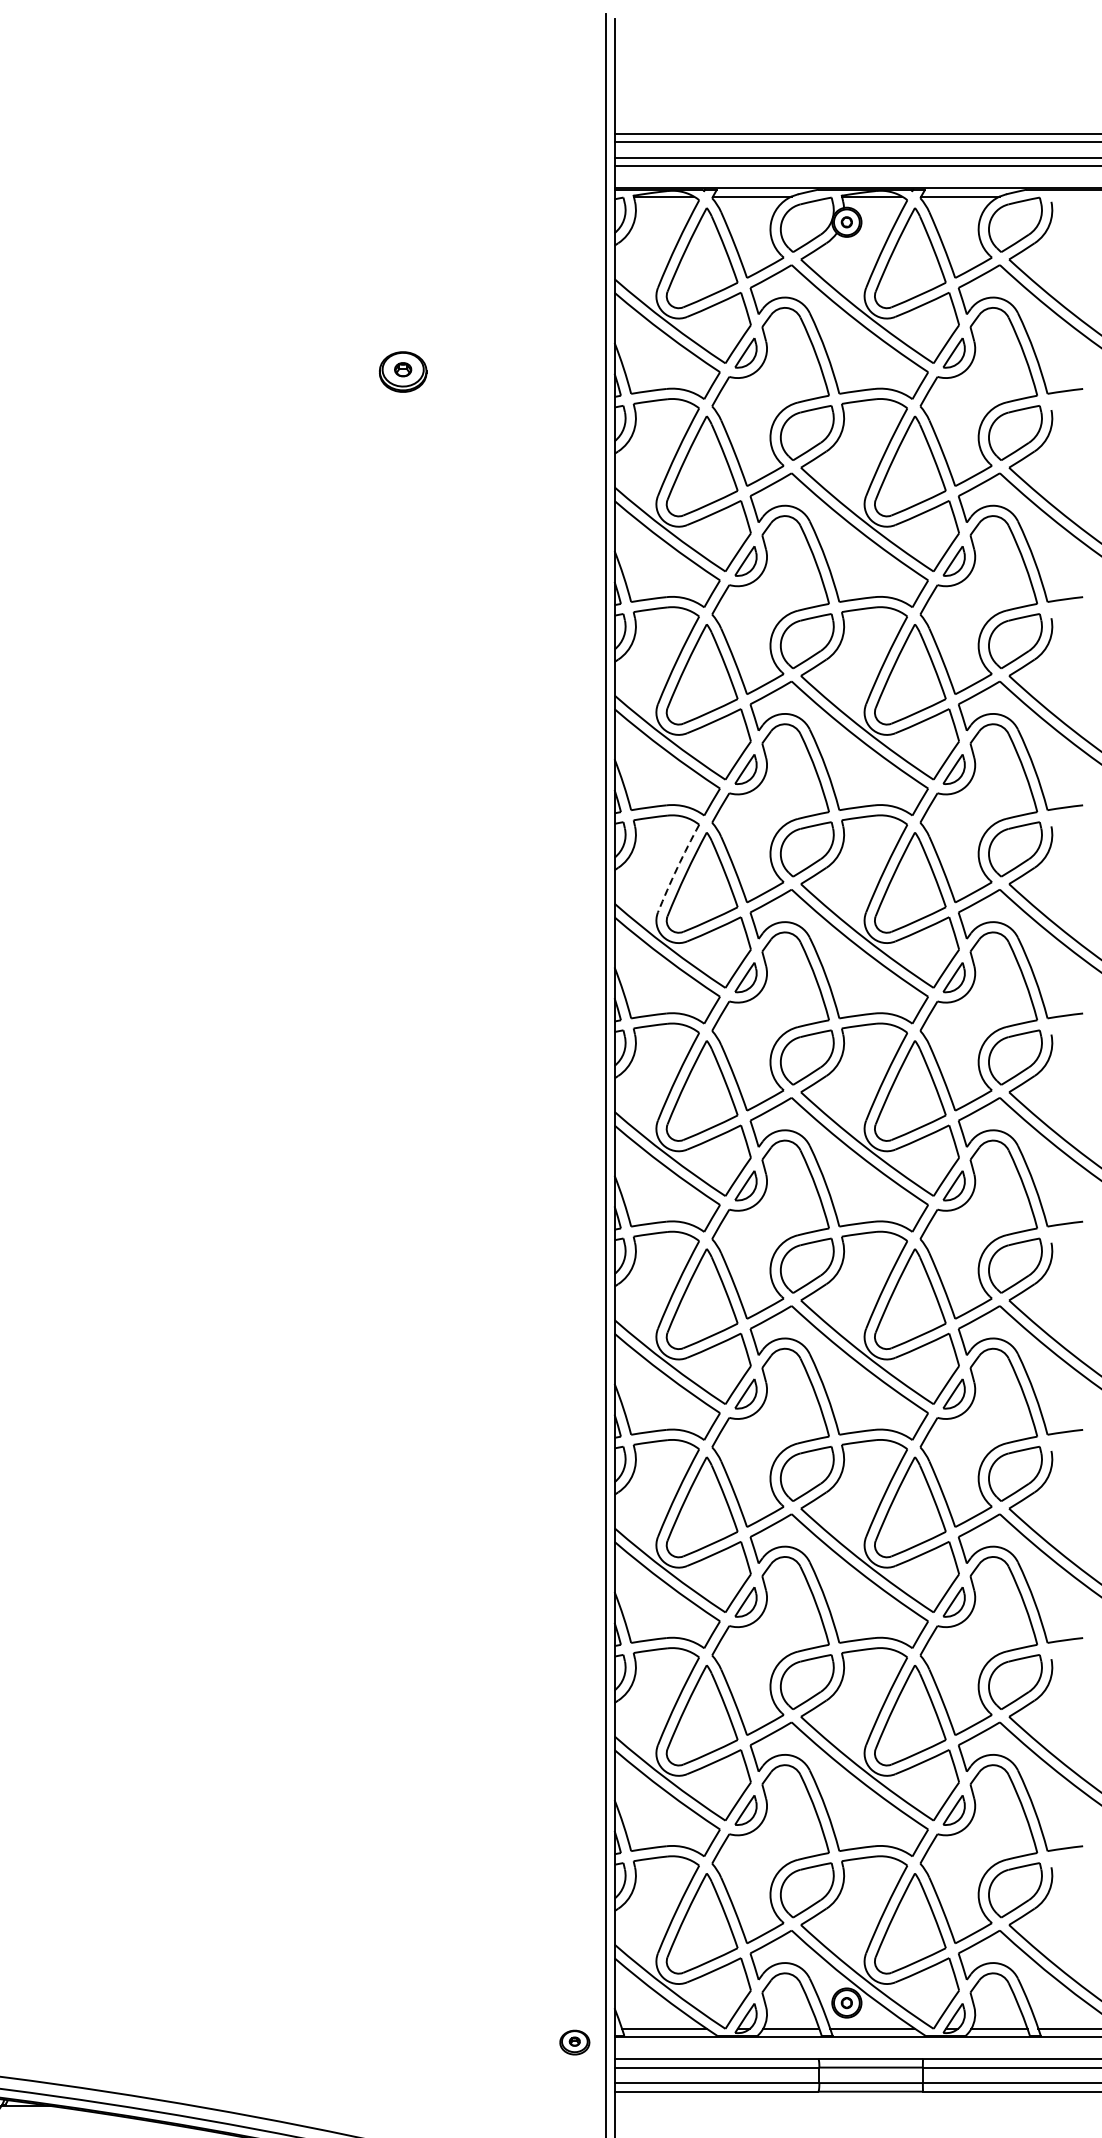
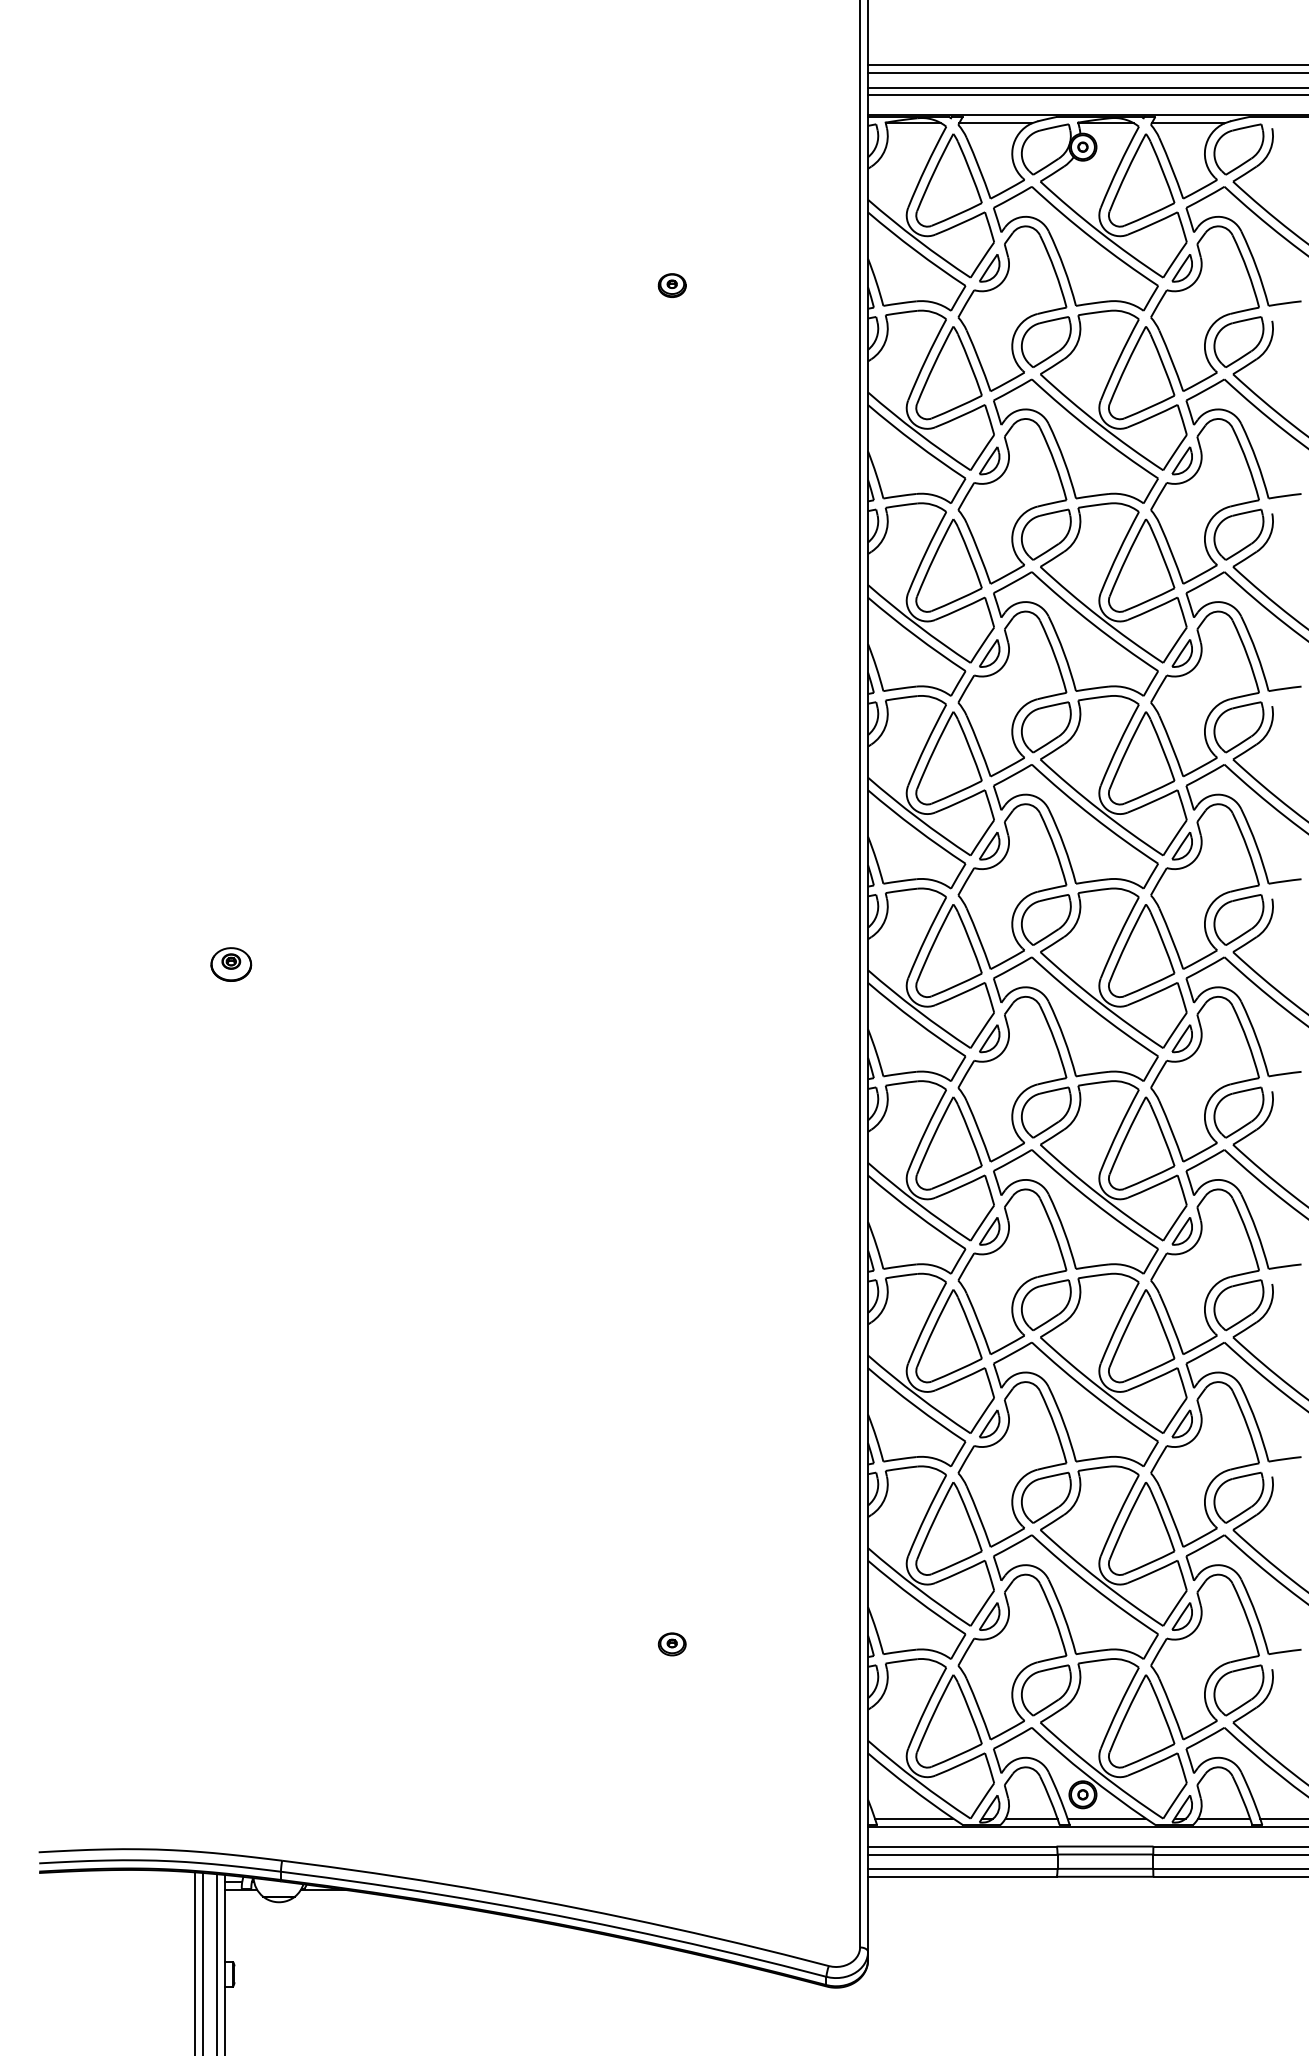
part: (402, 371) -> (671, 285), size x0.62
arc: (677, 867) -> (926, 744), dashed -> solid
part: (574, 2042) -> (671, 1644), moved

